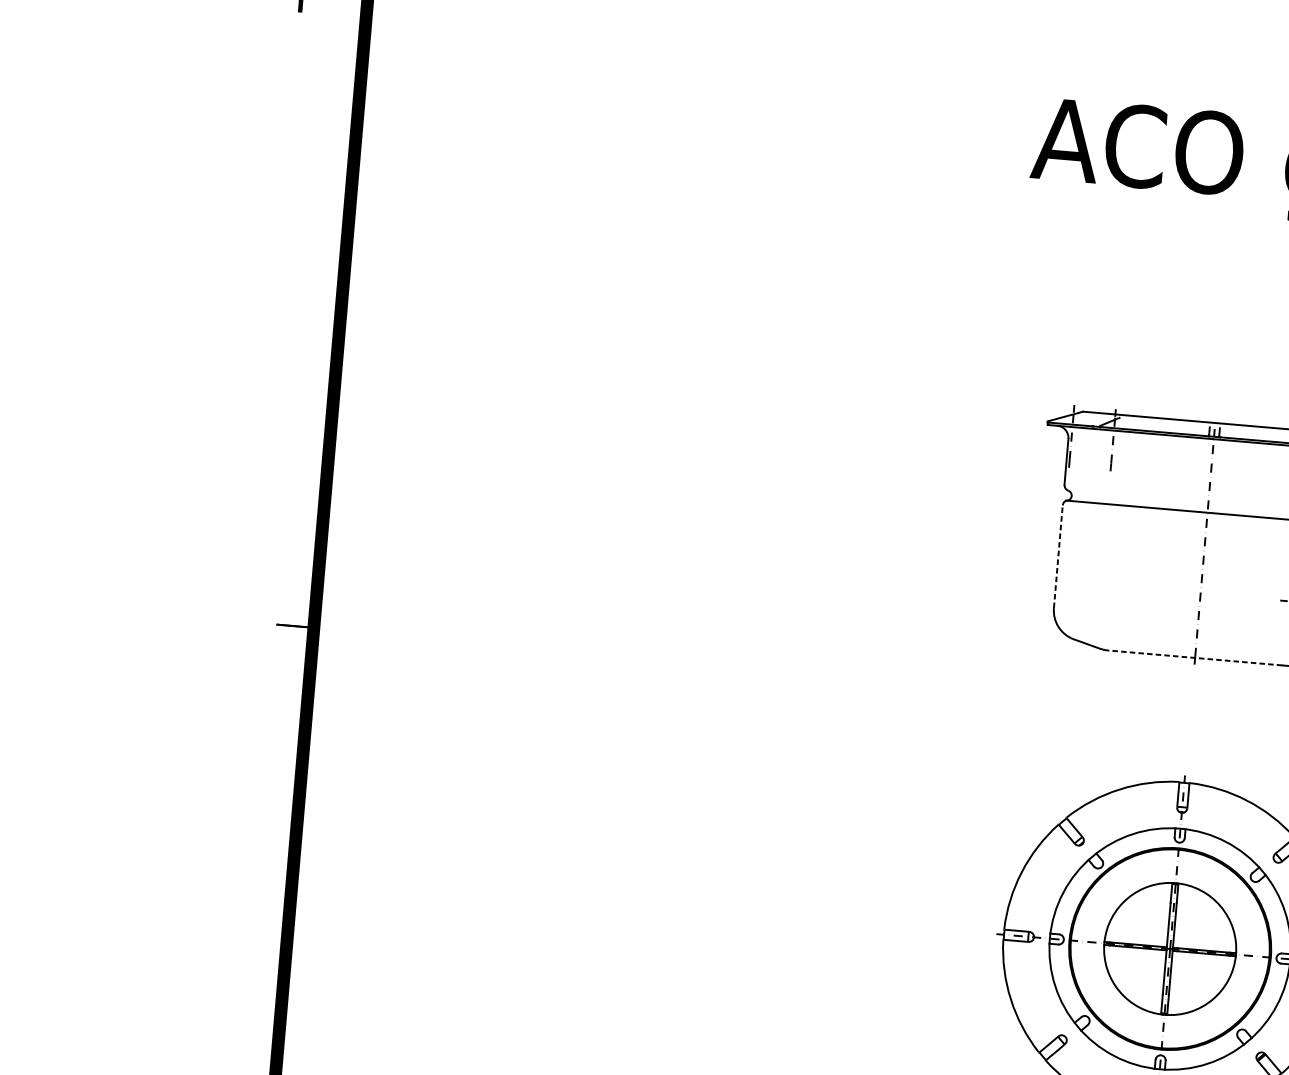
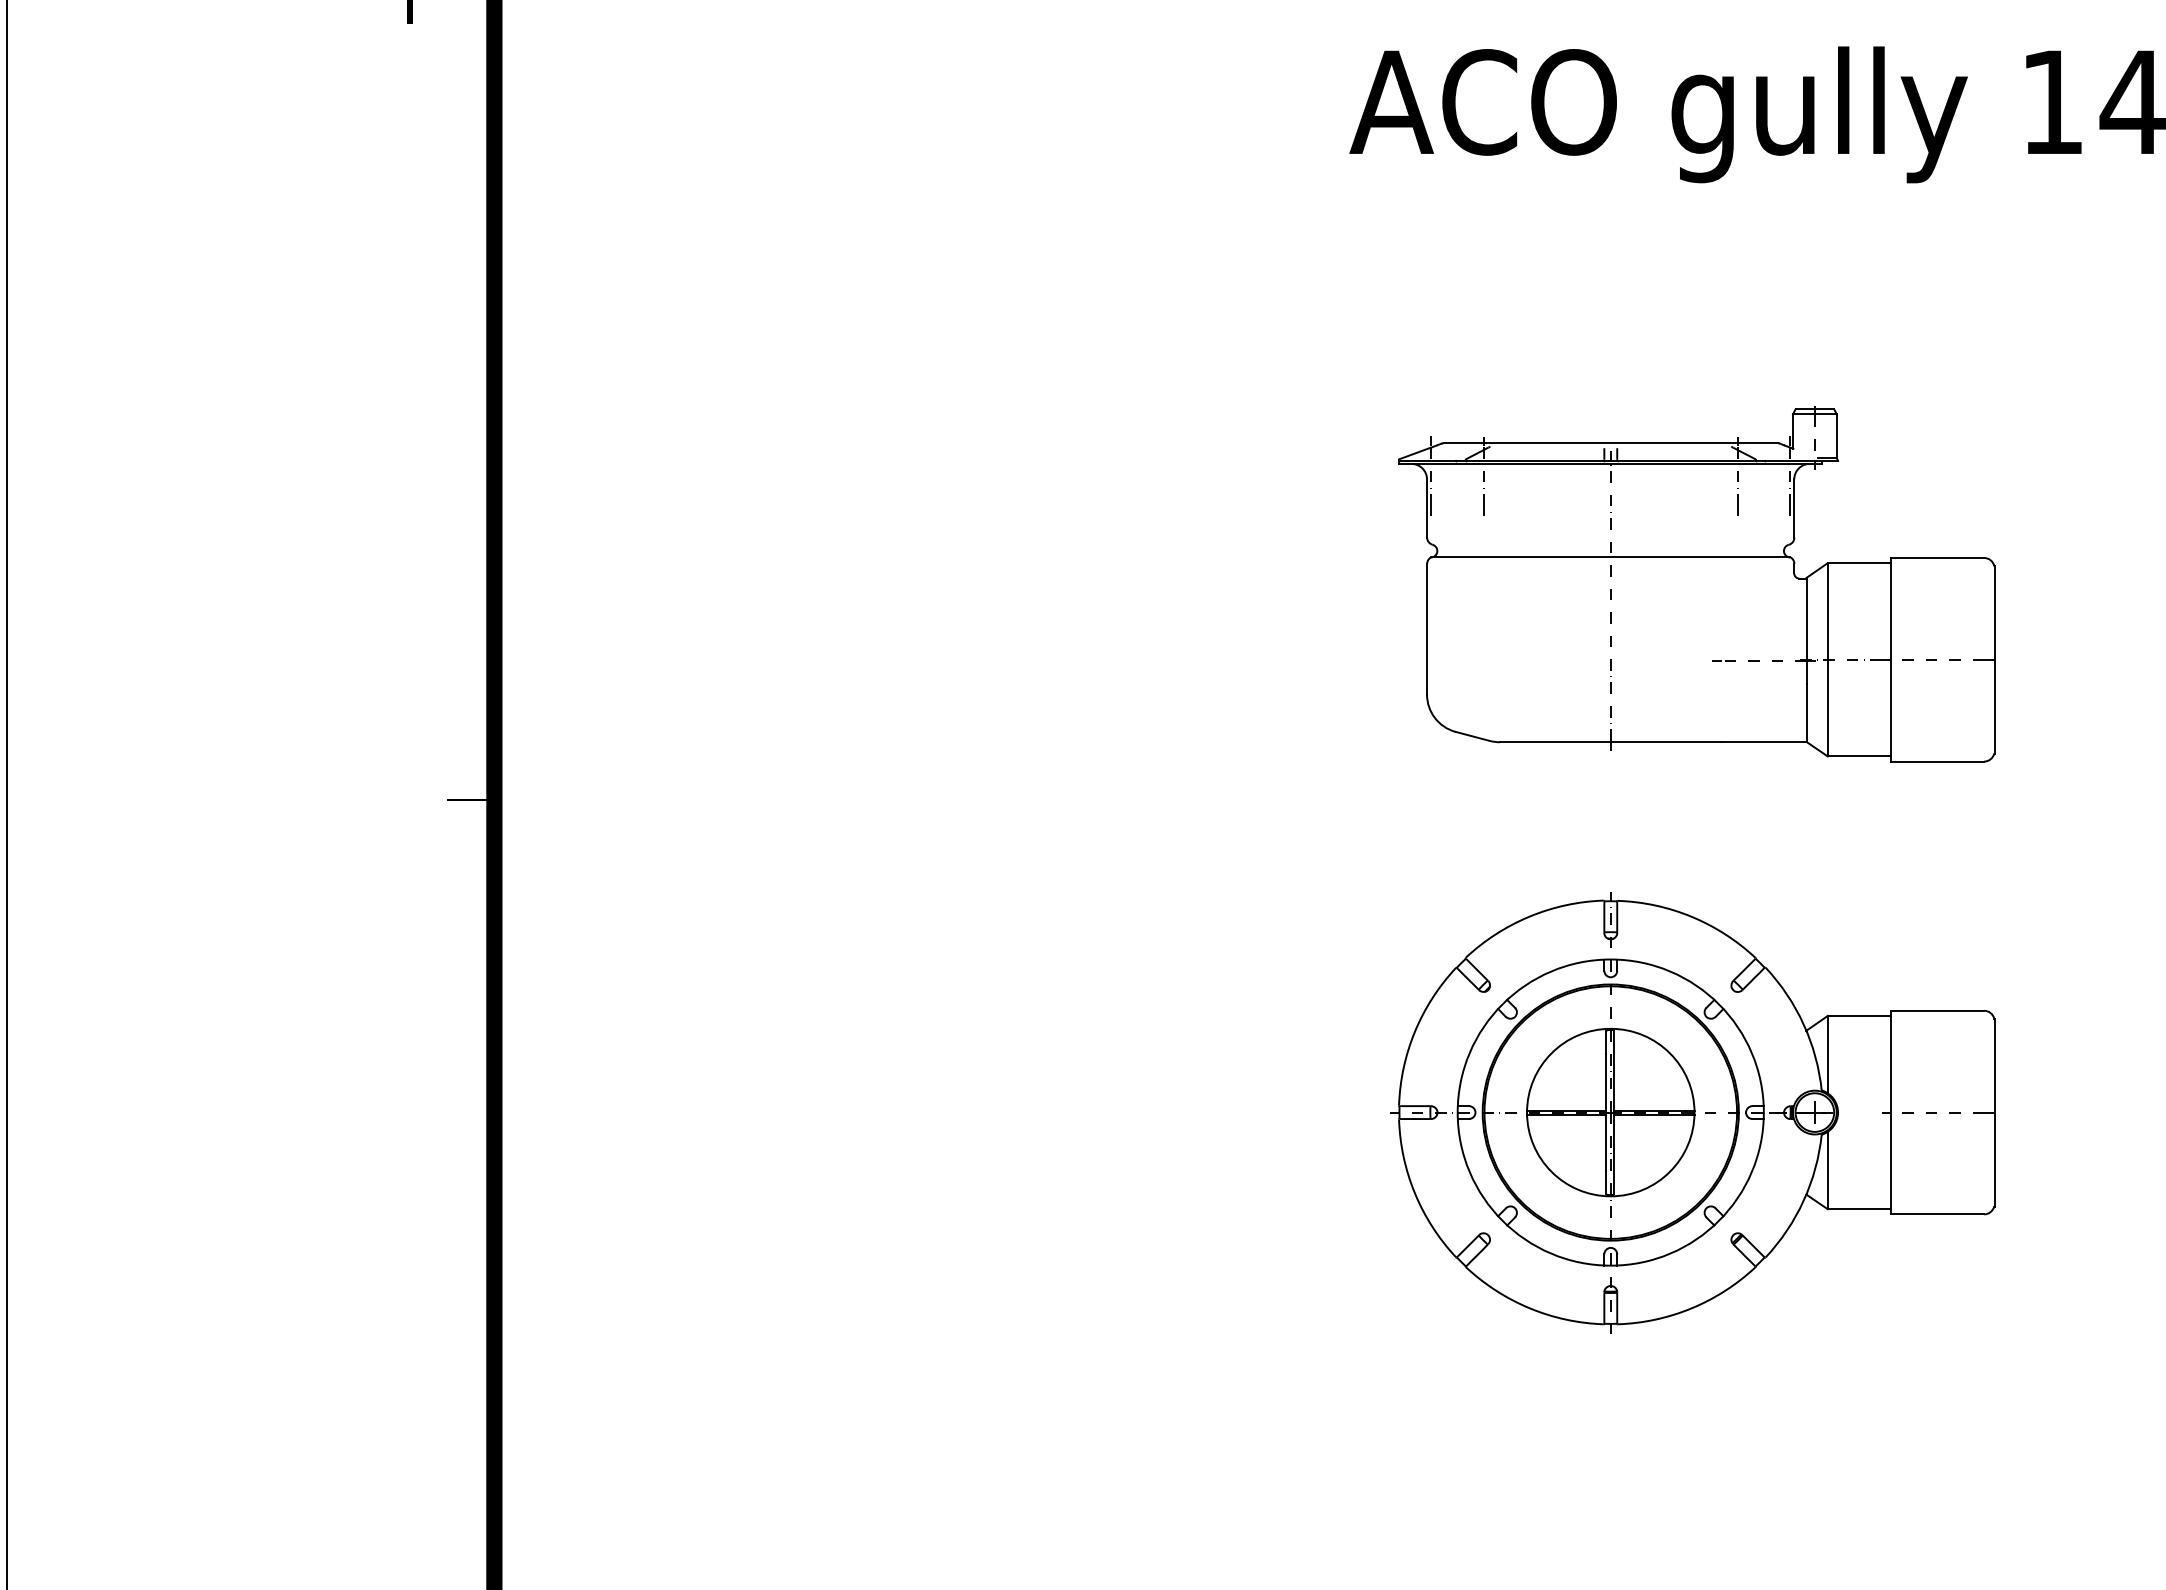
line: (1058, 556) -> (1427, 628), dashed -> solid
line: (1194, 658) -> (1610, 742), dashed -> solid

